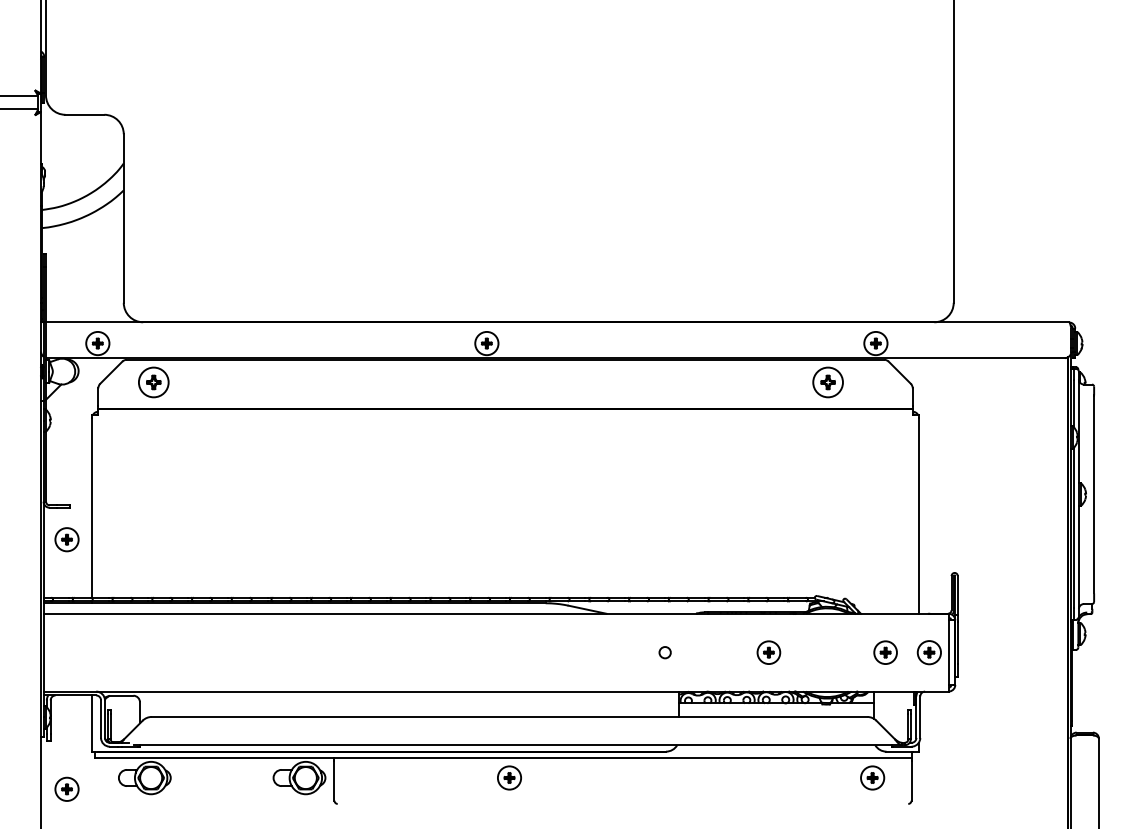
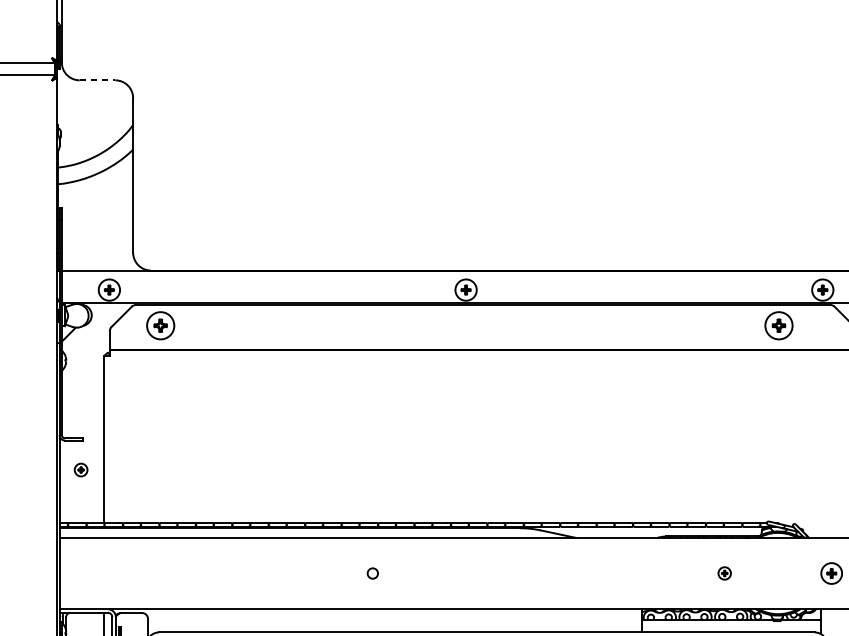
line: (85, 114) -> (98, 80), solid -> dashed
part: (66, 539) -> (80, 469), size x0.6
circle: (664, 652) -> (372, 573), moved
part: (768, 652) -> (724, 573), size x0.6

